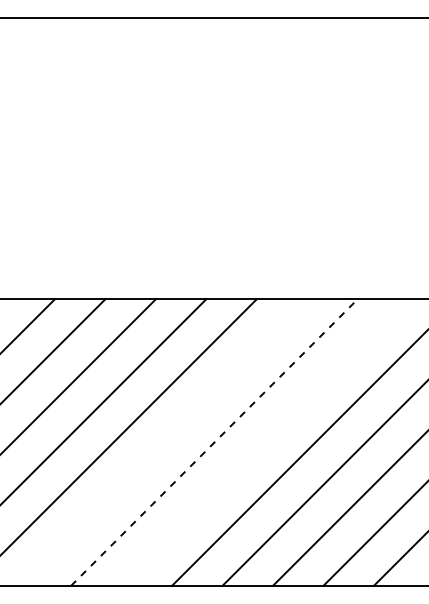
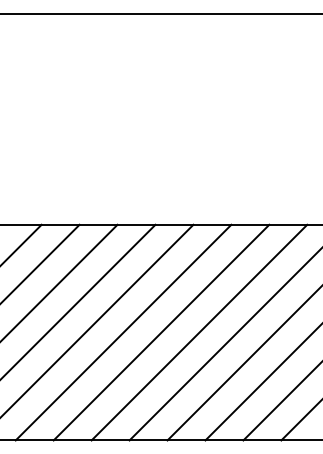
line: (163, 442) -> (123, 332), added
line: (214, 442) -> (161, 332), dashed -> solid
line: (264, 442) -> (199, 332), added

